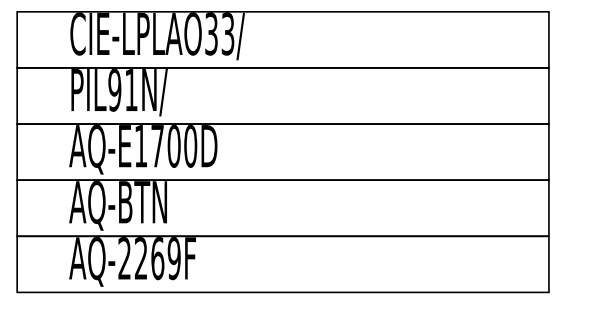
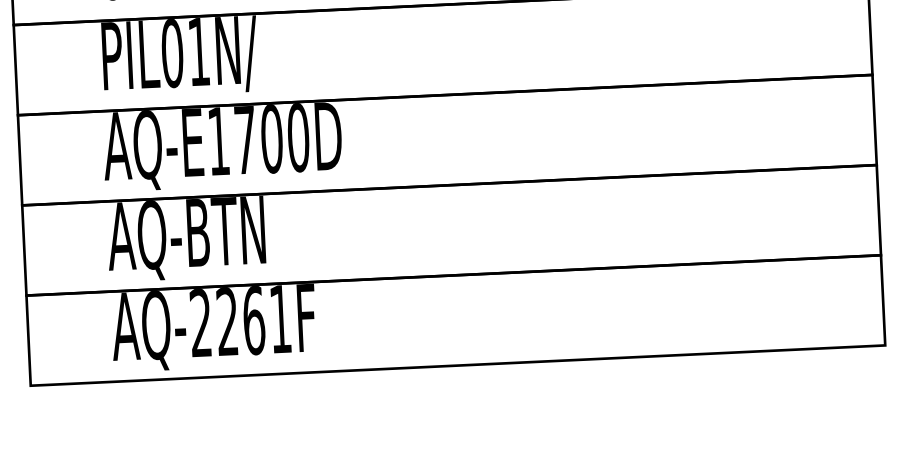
text: (114, 90) -> (171, 53), PIL91N/ -> PIL01N/
text: (173, 258) -> (279, 319), AQ-2269F -> AQ-2261F

